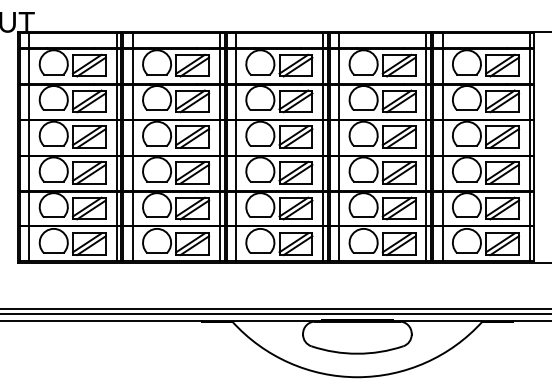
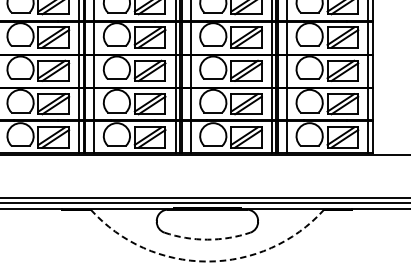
arc: (357, 353) -> (207, 239), solid -> dashed
arc: (357, 377) -> (207, 261), solid -> dashed

